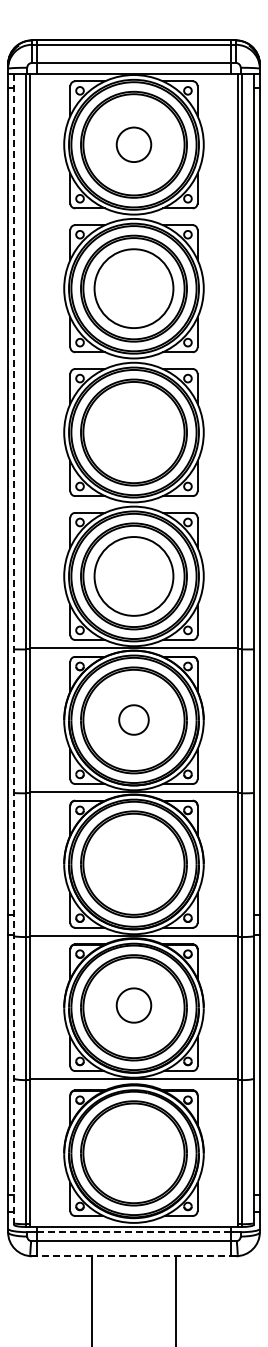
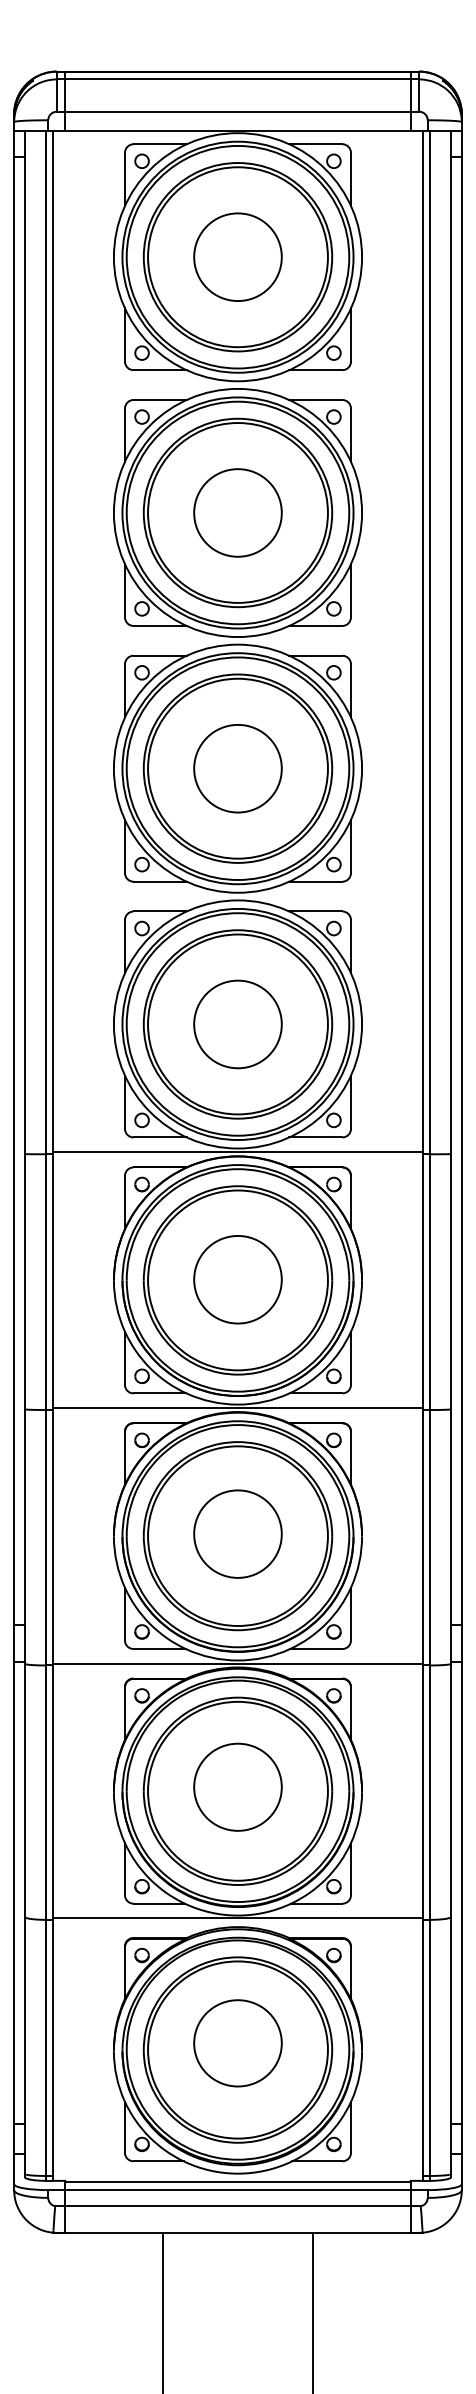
circle: (133, 144) -> (237, 256), size x1.43
circle: (133, 288) -> (237, 512), size x0.62
circle: (133, 432) -> (237, 768), added
circle: (133, 576) -> (237, 1024), size x0.62
line: (14, 649) -> (25, 1154), dashed -> solid
part: (133, 719) -> (237, 1278), size x1.67
part: (133, 862) -> (237, 1532), added
part: (133, 1005) -> (237, 1787), size x1.43
part: (133, 1149) -> (237, 2043), added
line: (133, 1232) -> (237, 2190), dashed -> solid
line: (134, 1256) -> (238, 2233), dashed -> solid

